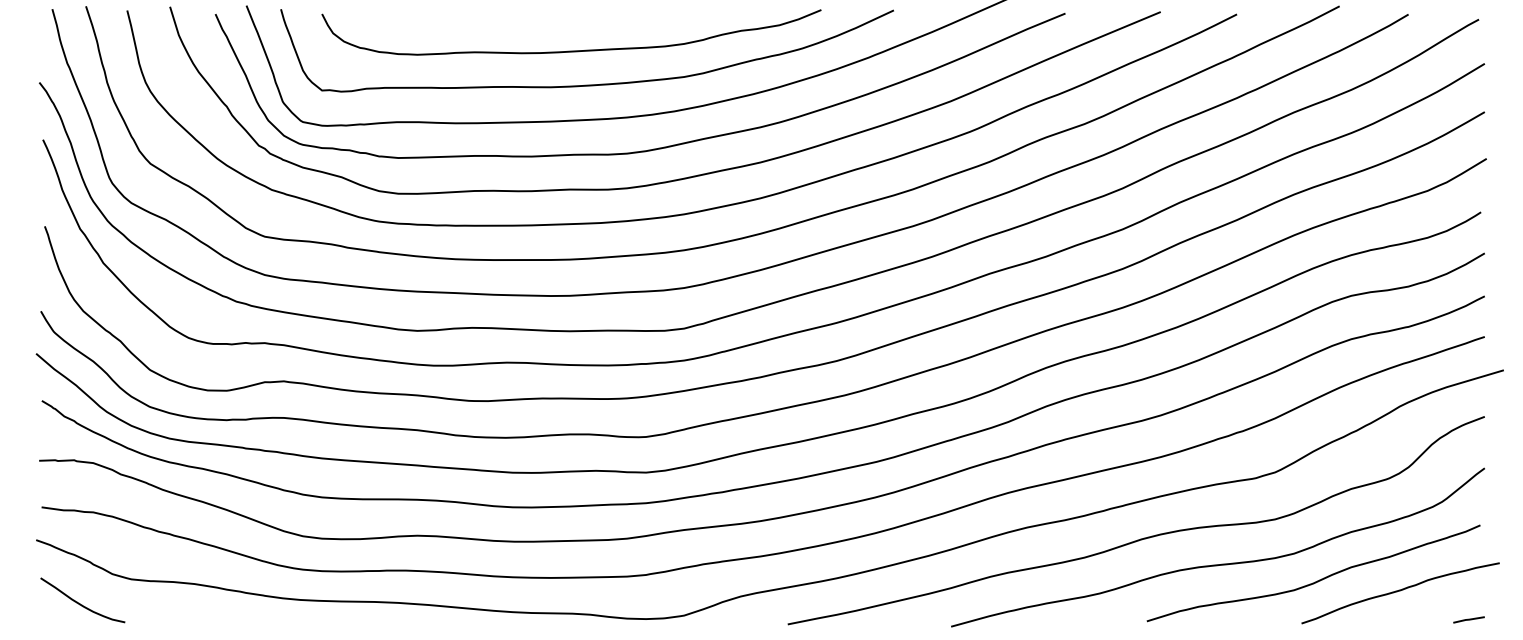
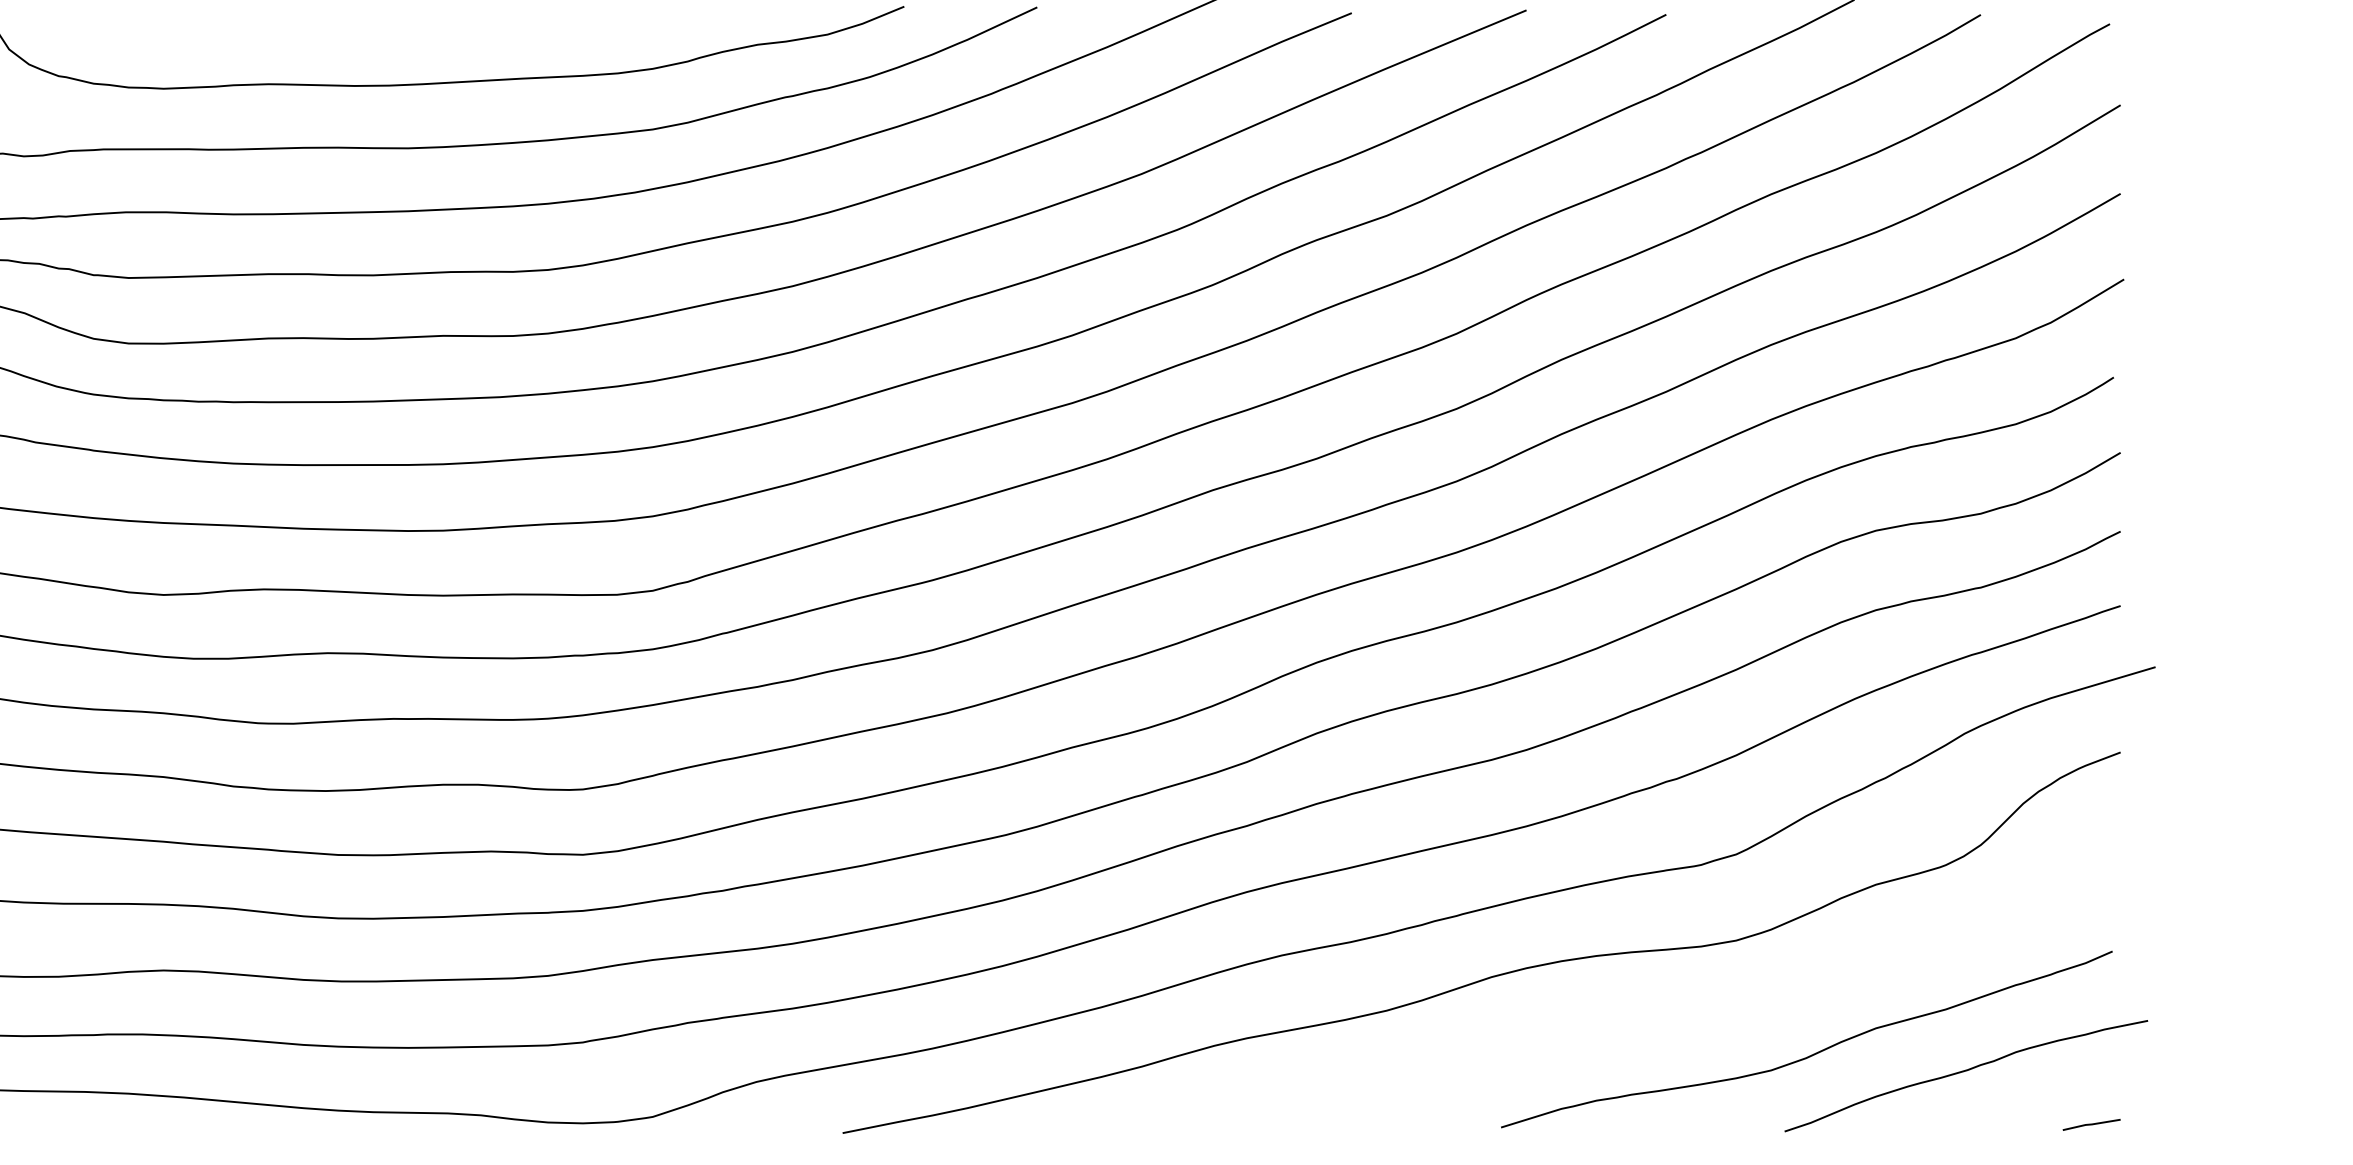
curve: (1221, 563) -> (1637, 1021), removed

